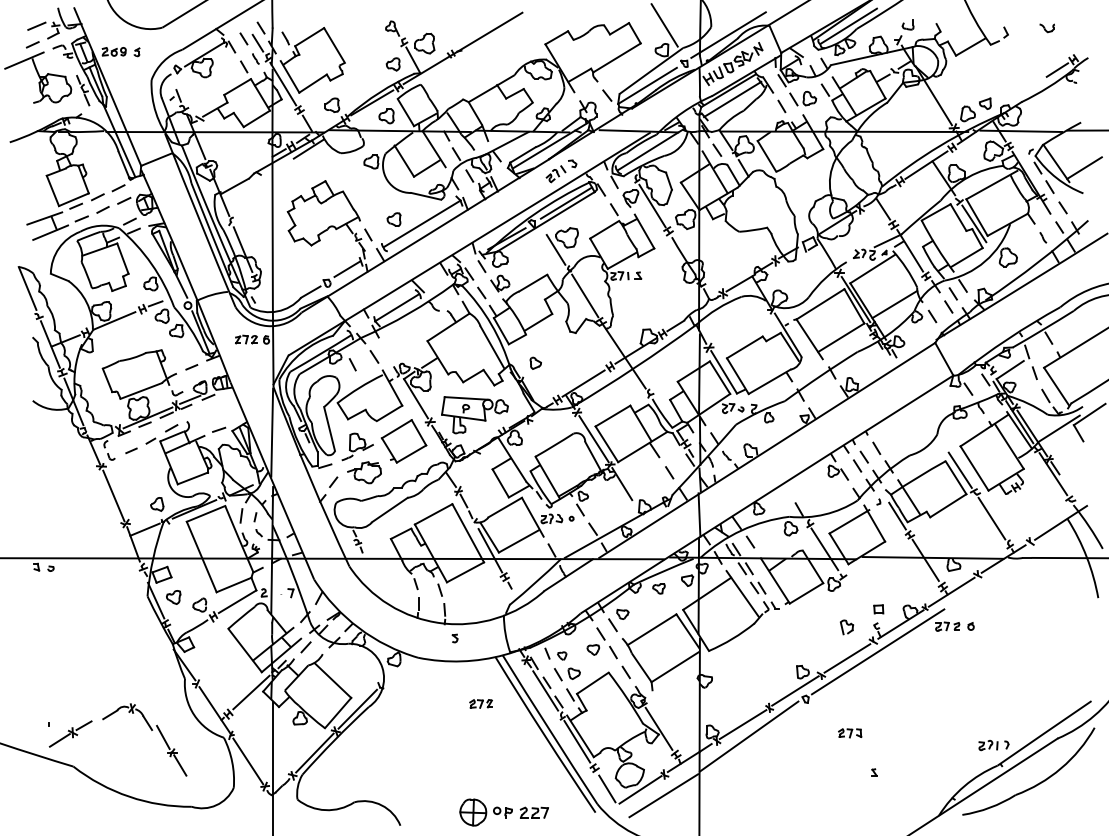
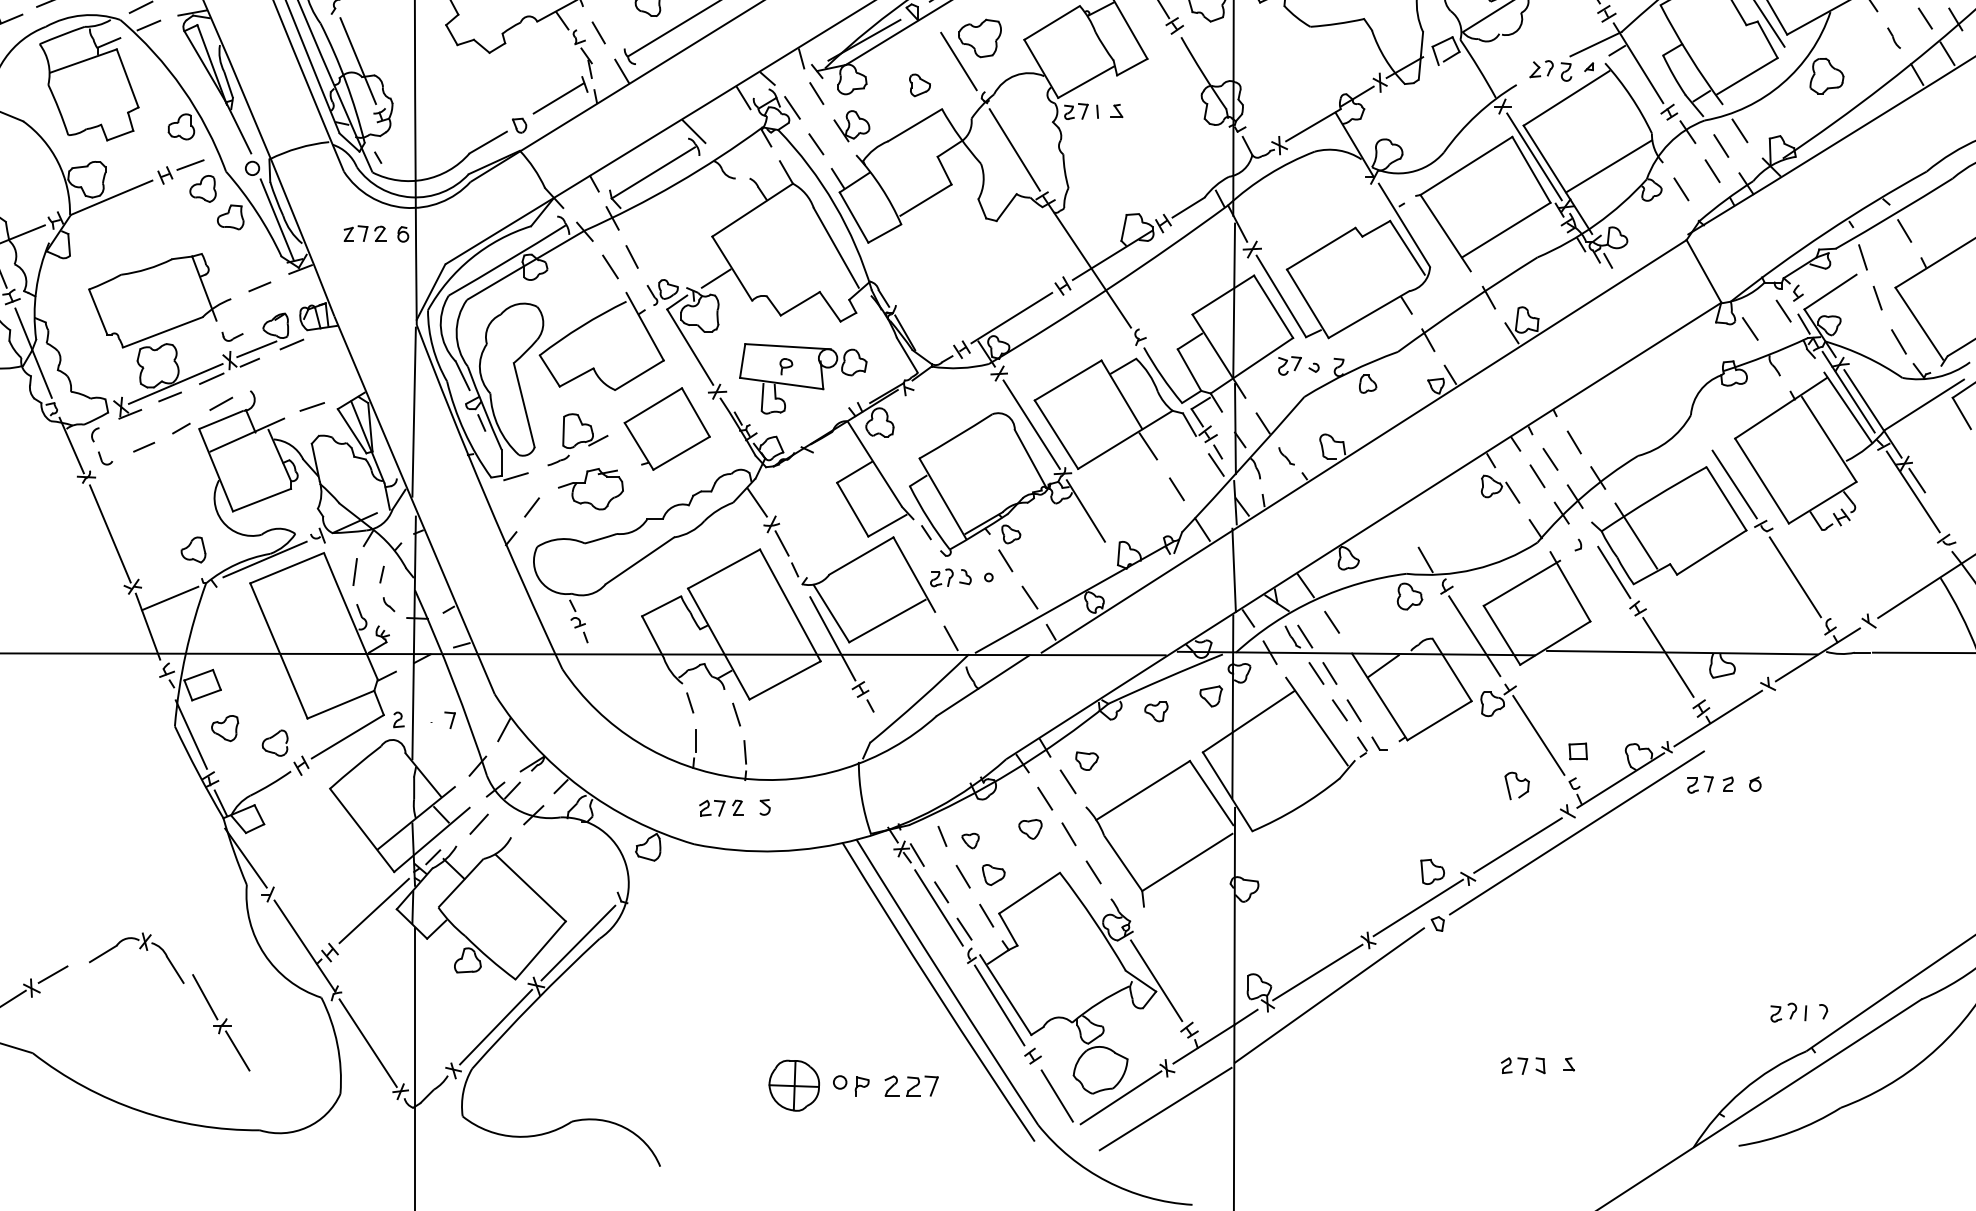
part: (535, 362) -> (919, 83), moved
line: (352, 364) -> (631, 256), moved
line: (857, 600) -> (1537, 734), added
part: (480, 703) -> (719, 807), moved
part: (850, 733) -> (1523, 1066), moved
part: (503, 812) -> (852, 1085), moved

